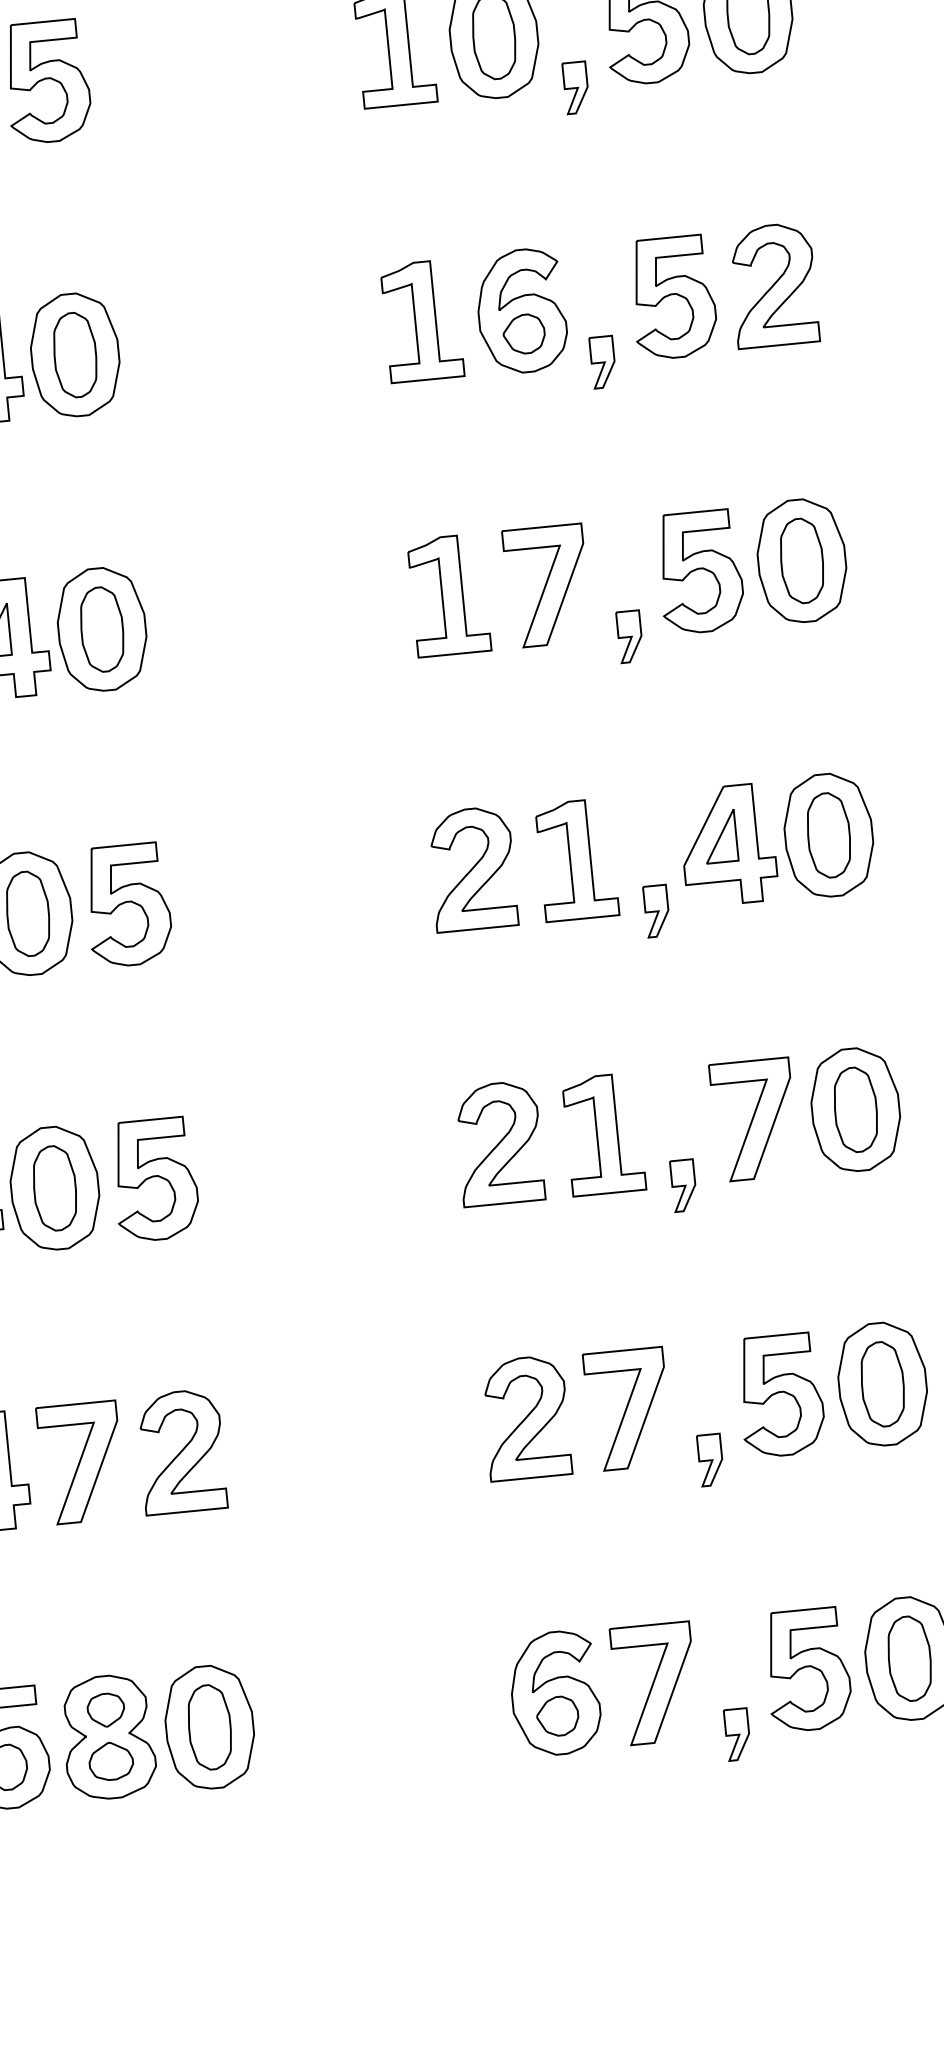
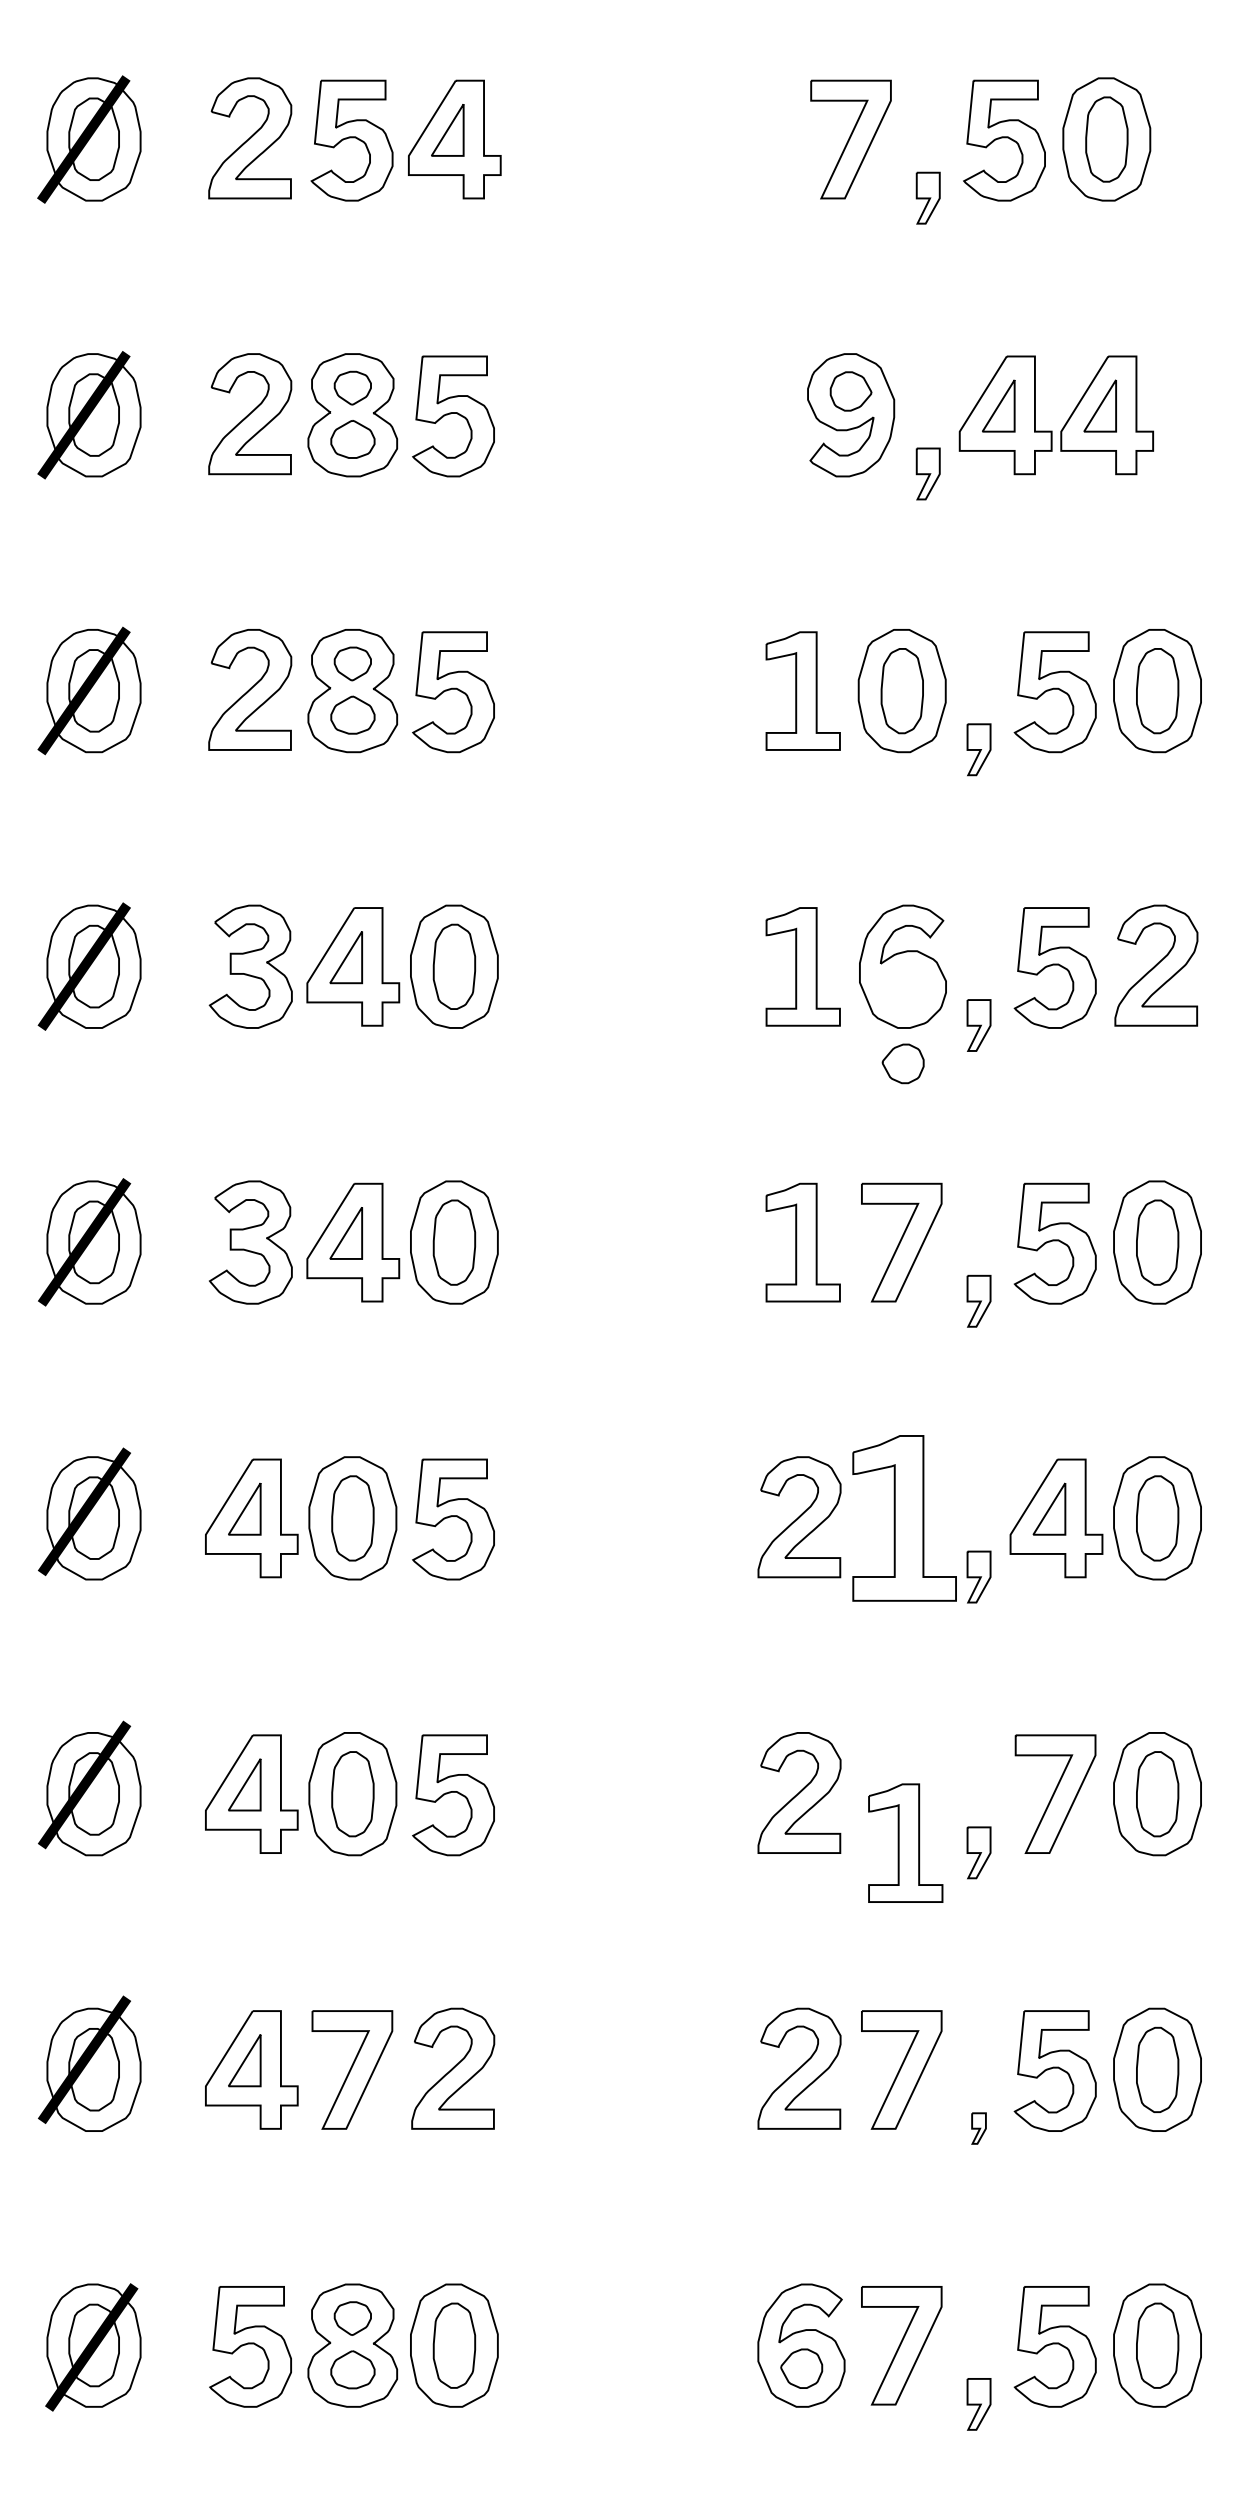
part: (523, 333) -> (902, 1063), moved
part: (577, 860) -> (904, 1518), size x1.4
part: (603, 1133) -> (905, 1842), moved
part: (710, 1460) -> (978, 2128), size x0.6

